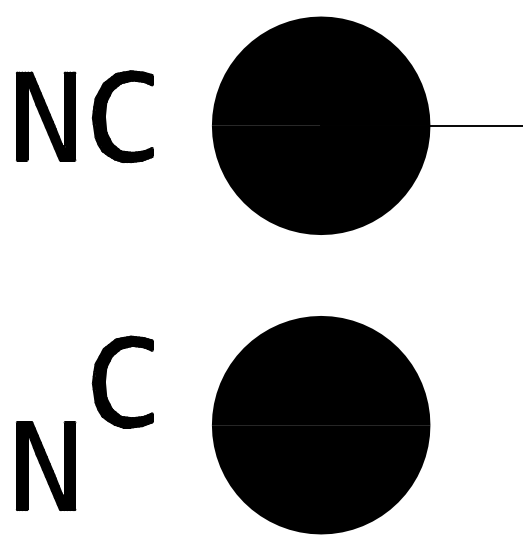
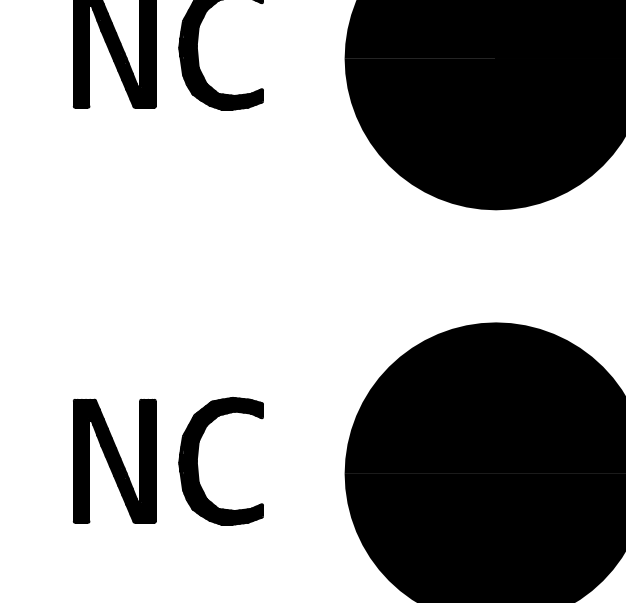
part: (106, 379) -> (198, 457), moved
part: (46, 465) -> (115, 460), moved

